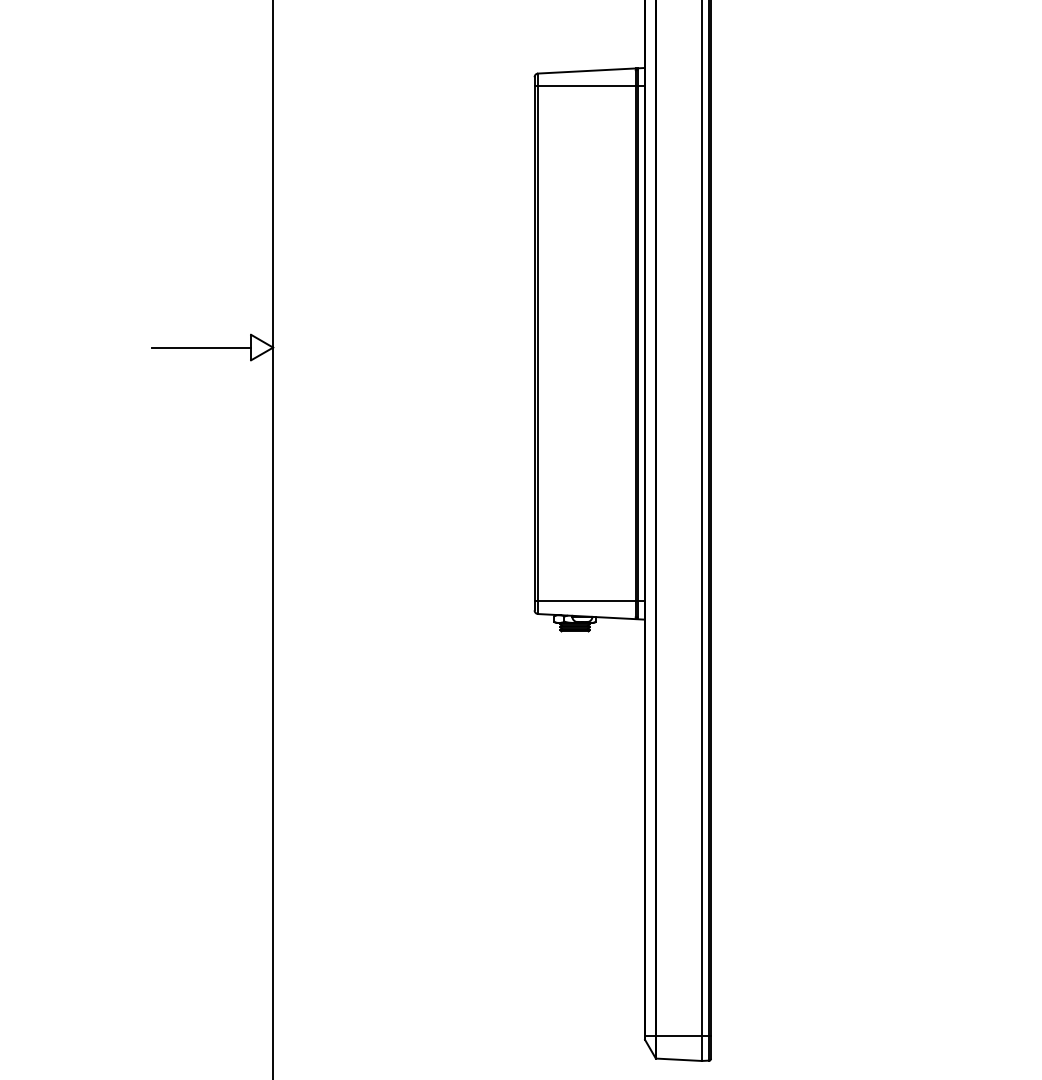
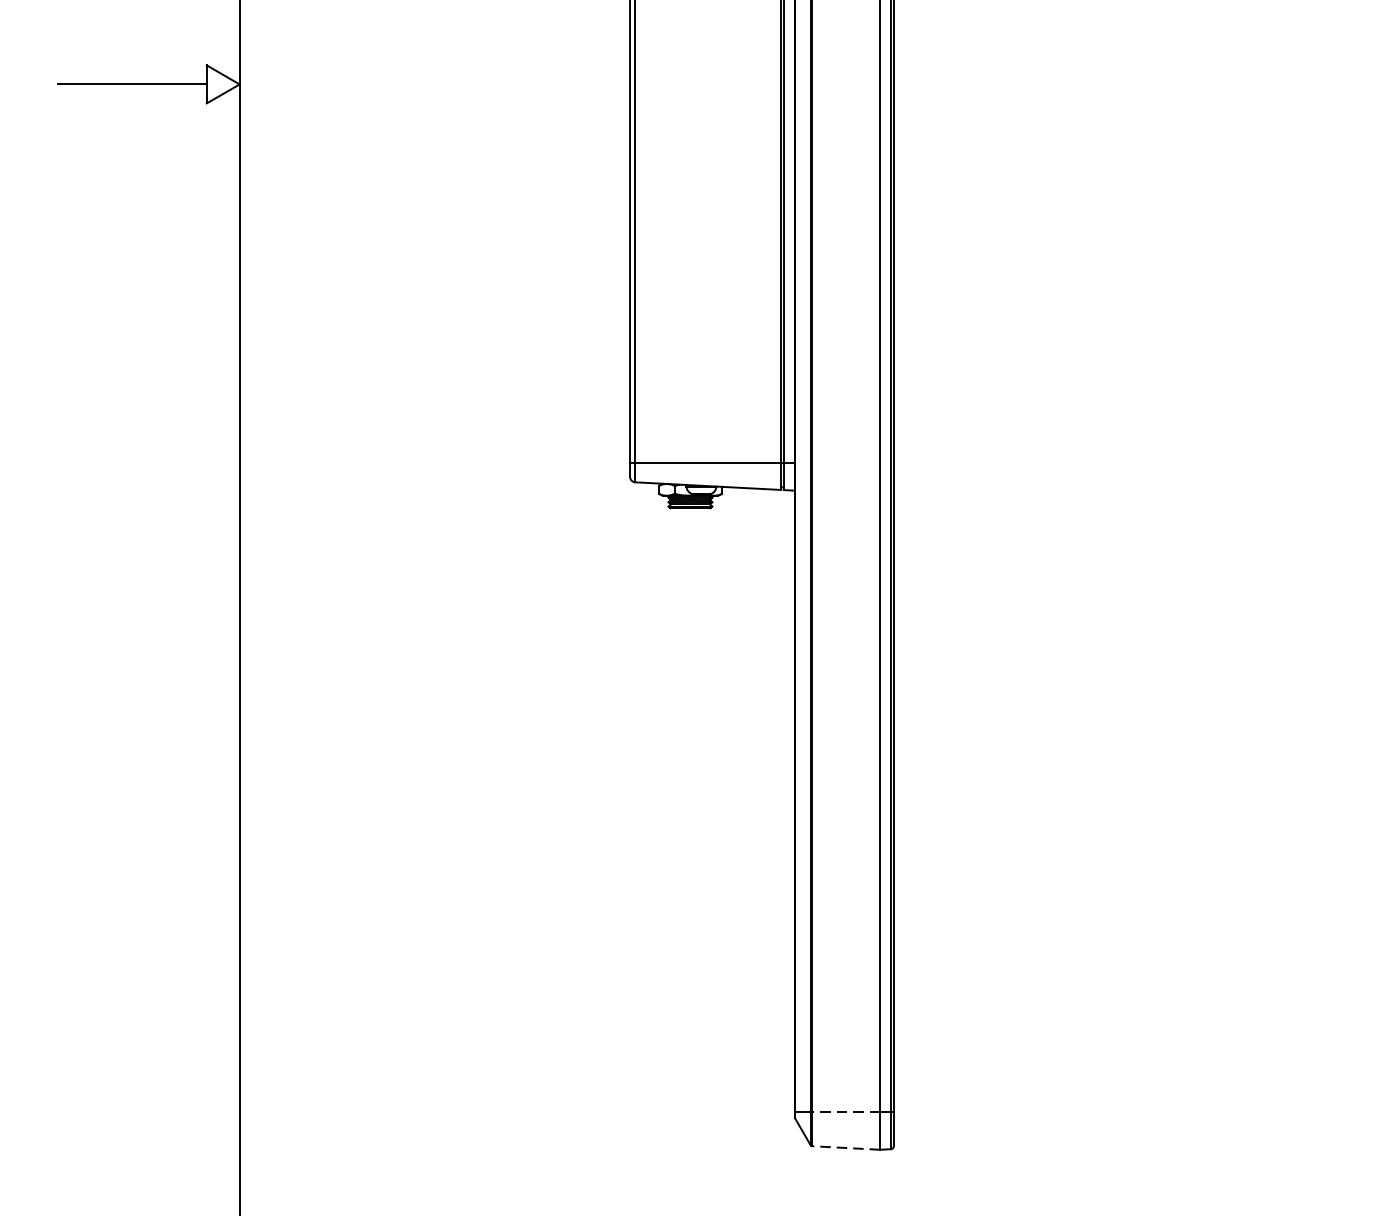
line: (679, 1035) -> (846, 1111), solid -> dashed
line: (679, 1059) -> (846, 1147), solid -> dashed

